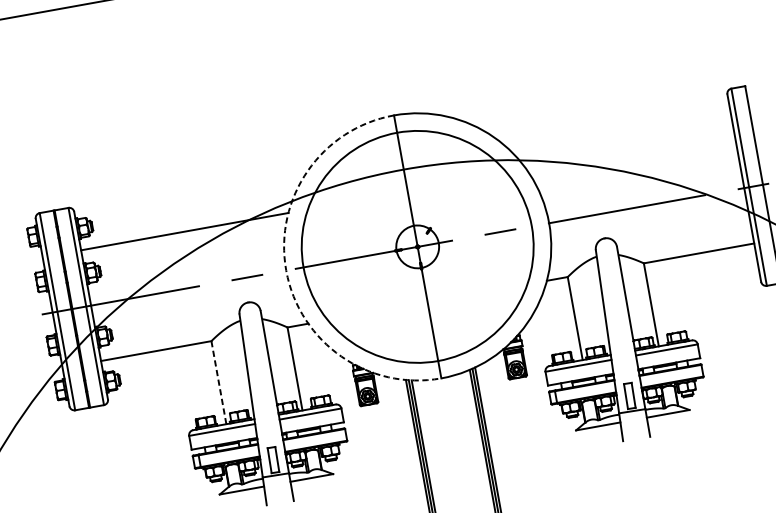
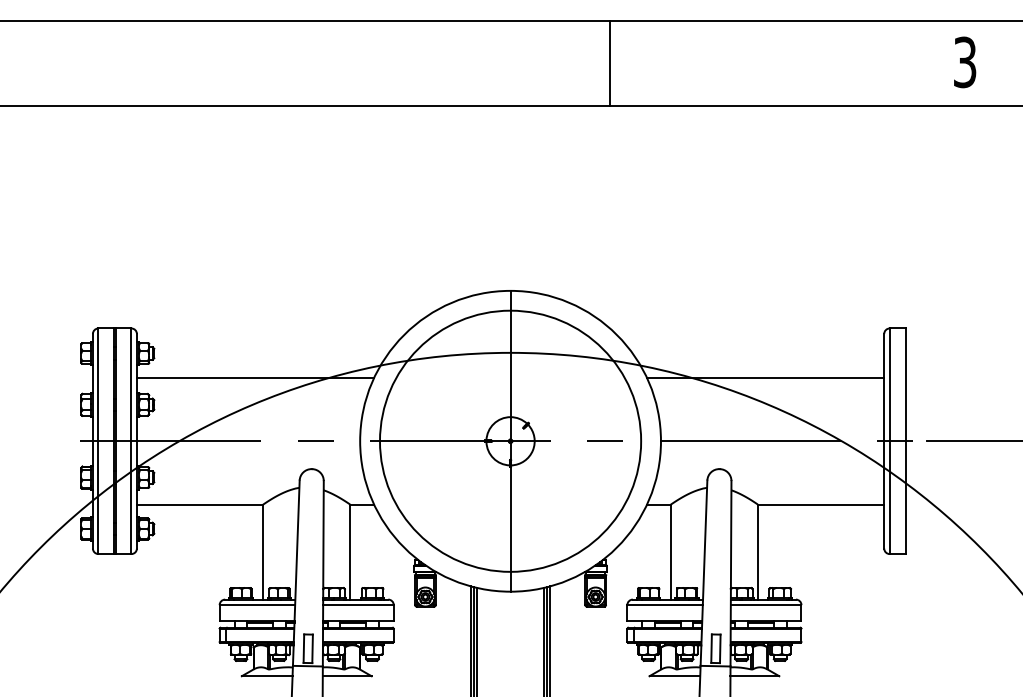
line: (630, 151) -> (765, 377), added
arc: (286, 270) -> (360, 441), dashed -> solid
line: (219, 382) -> (263, 552), dashed -> solid

